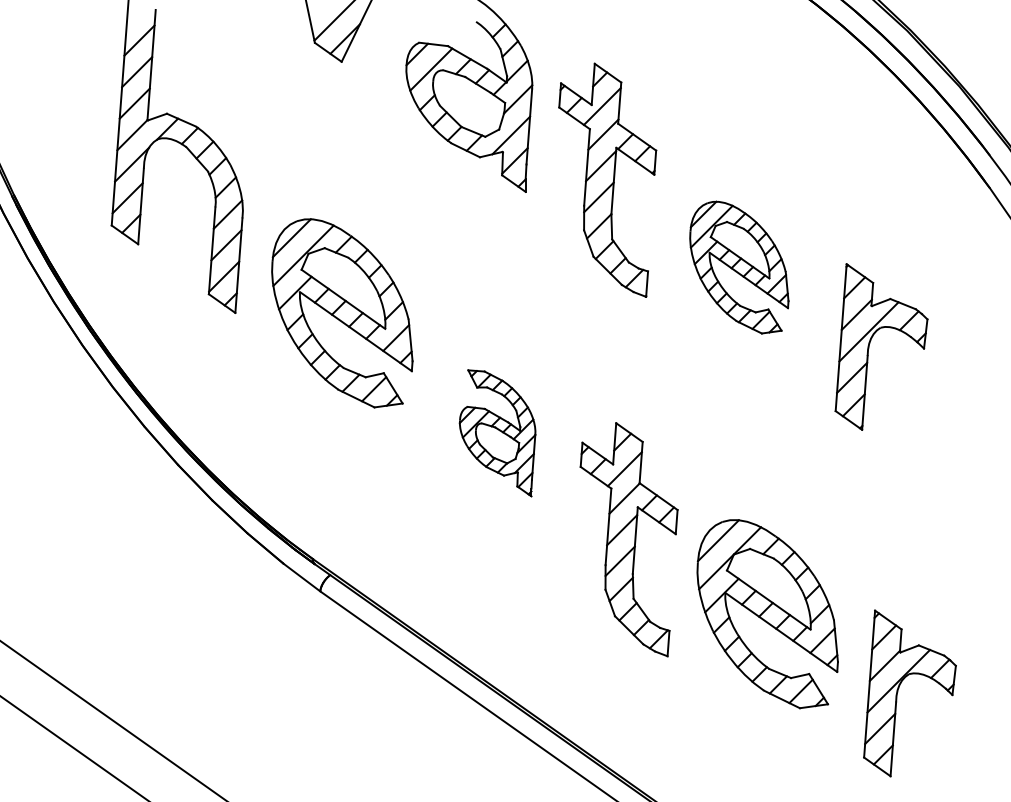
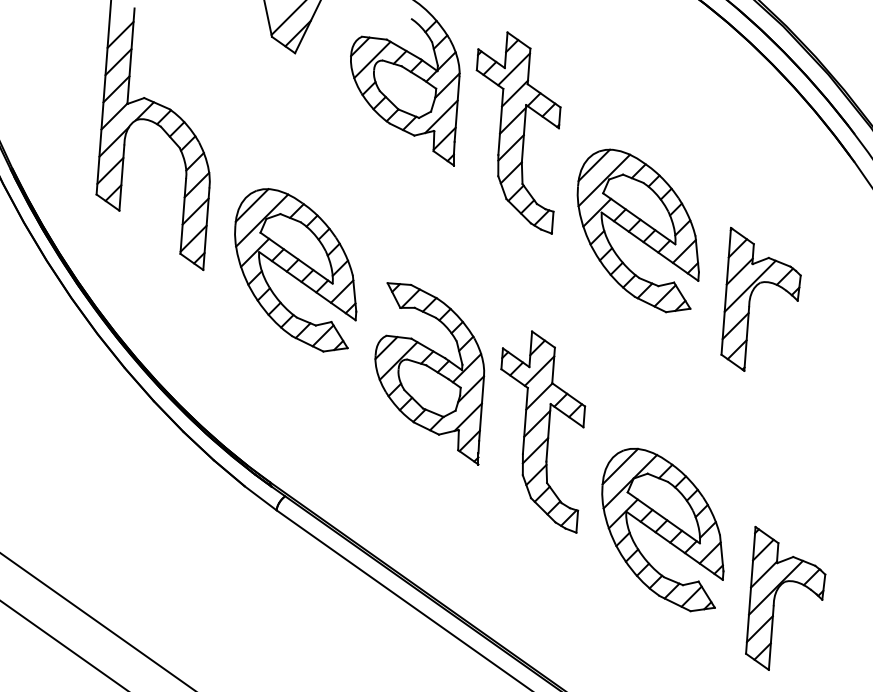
part: (607, 179) -> (518, 132), moved
part: (739, 267) -> (638, 230), size x1.43
part: (497, 433) -> (429, 374), size x1.67
part: (628, 539) -> (542, 431), moved

